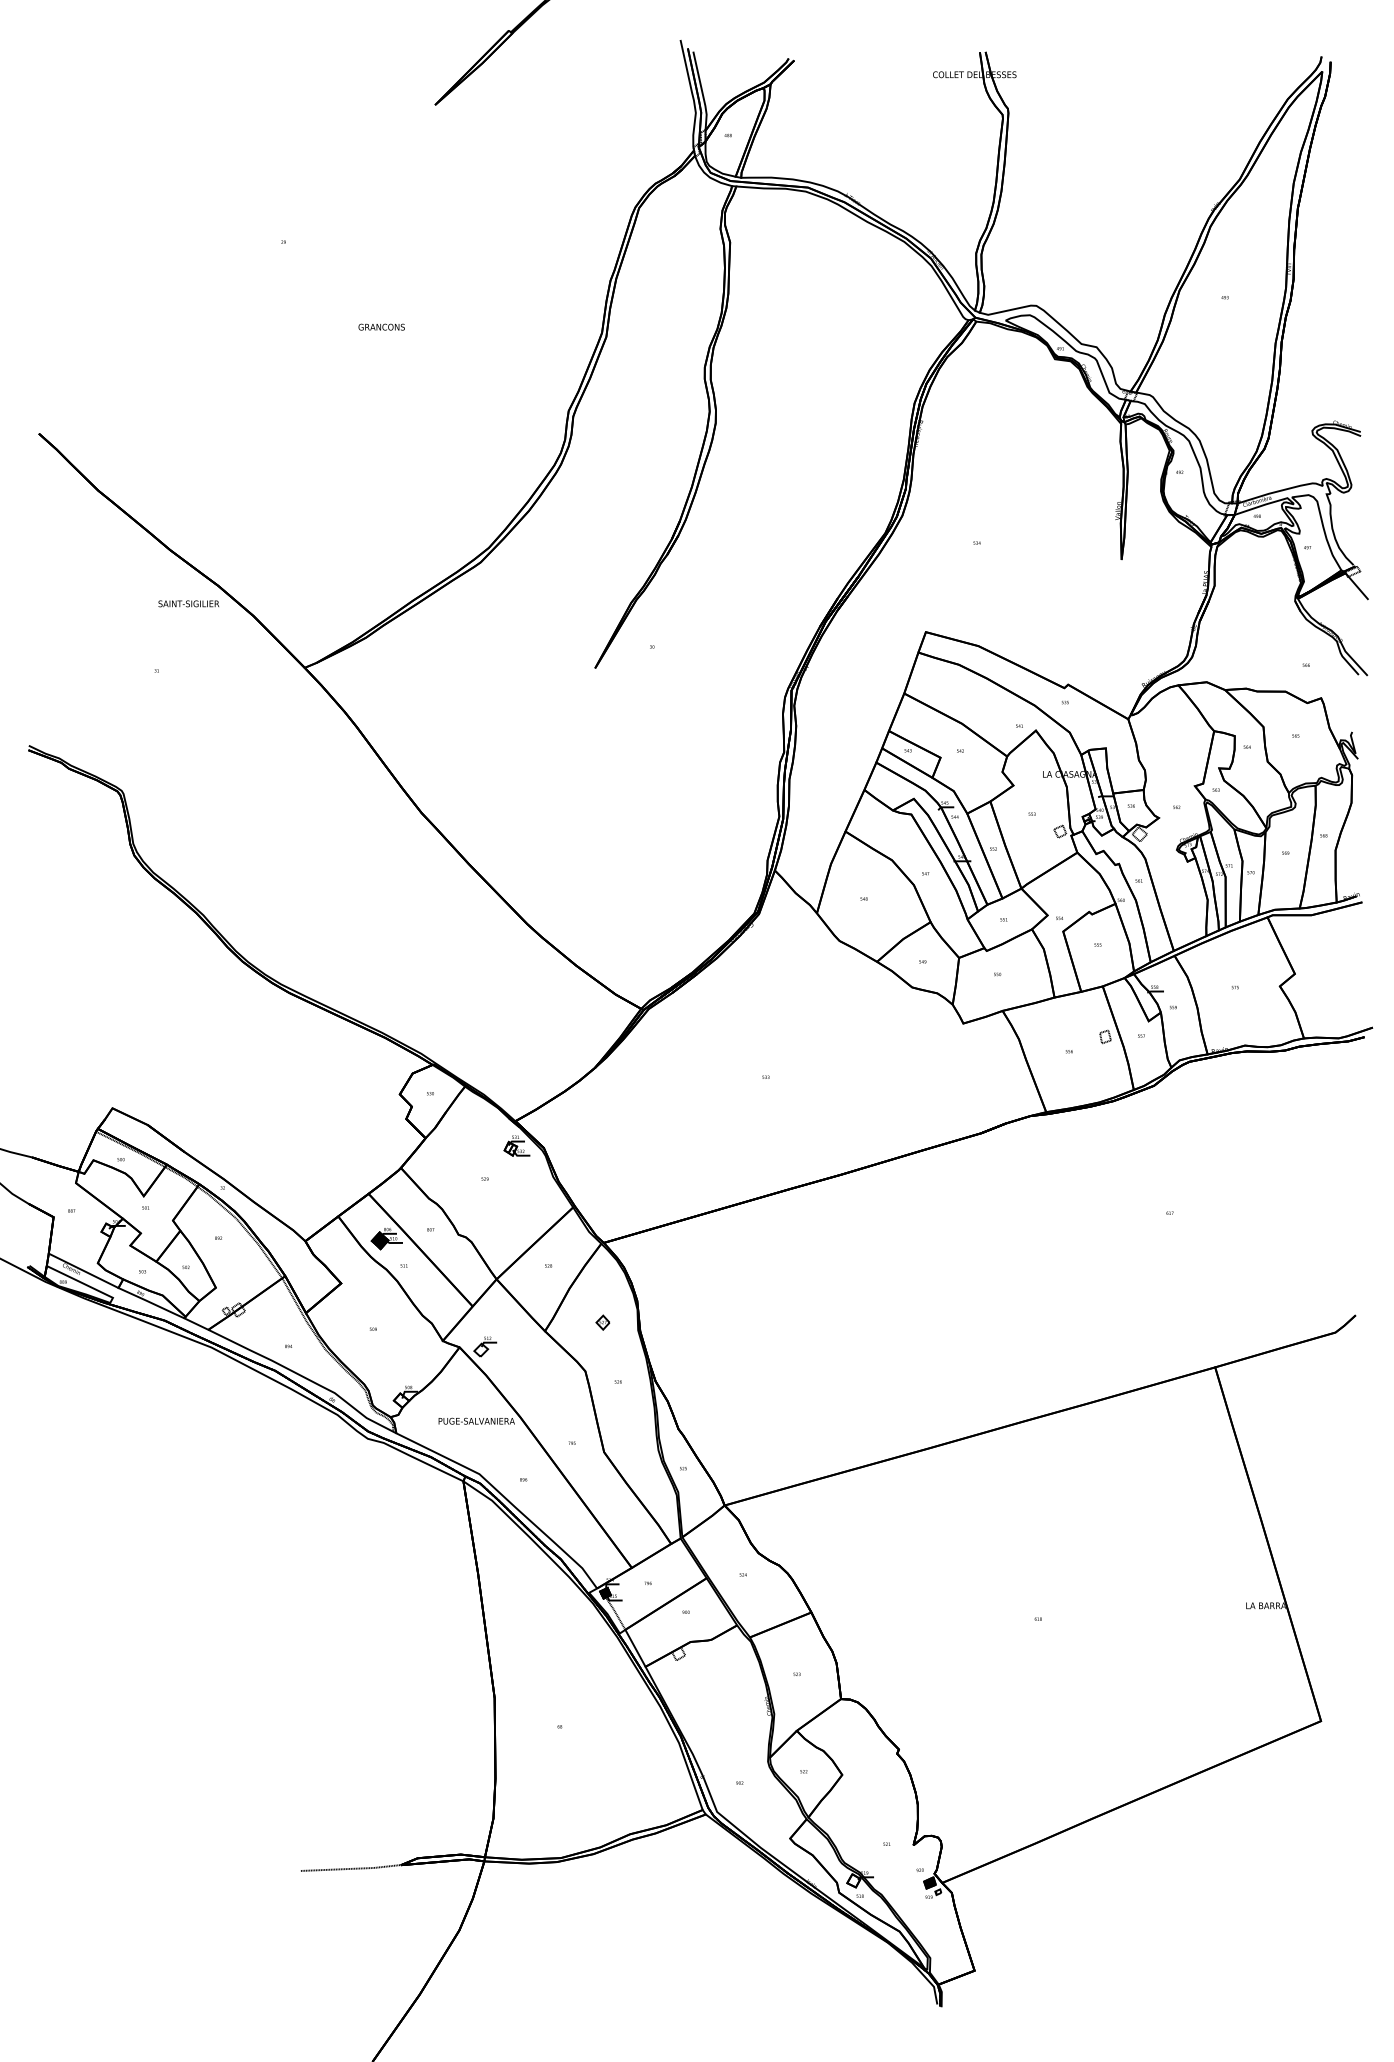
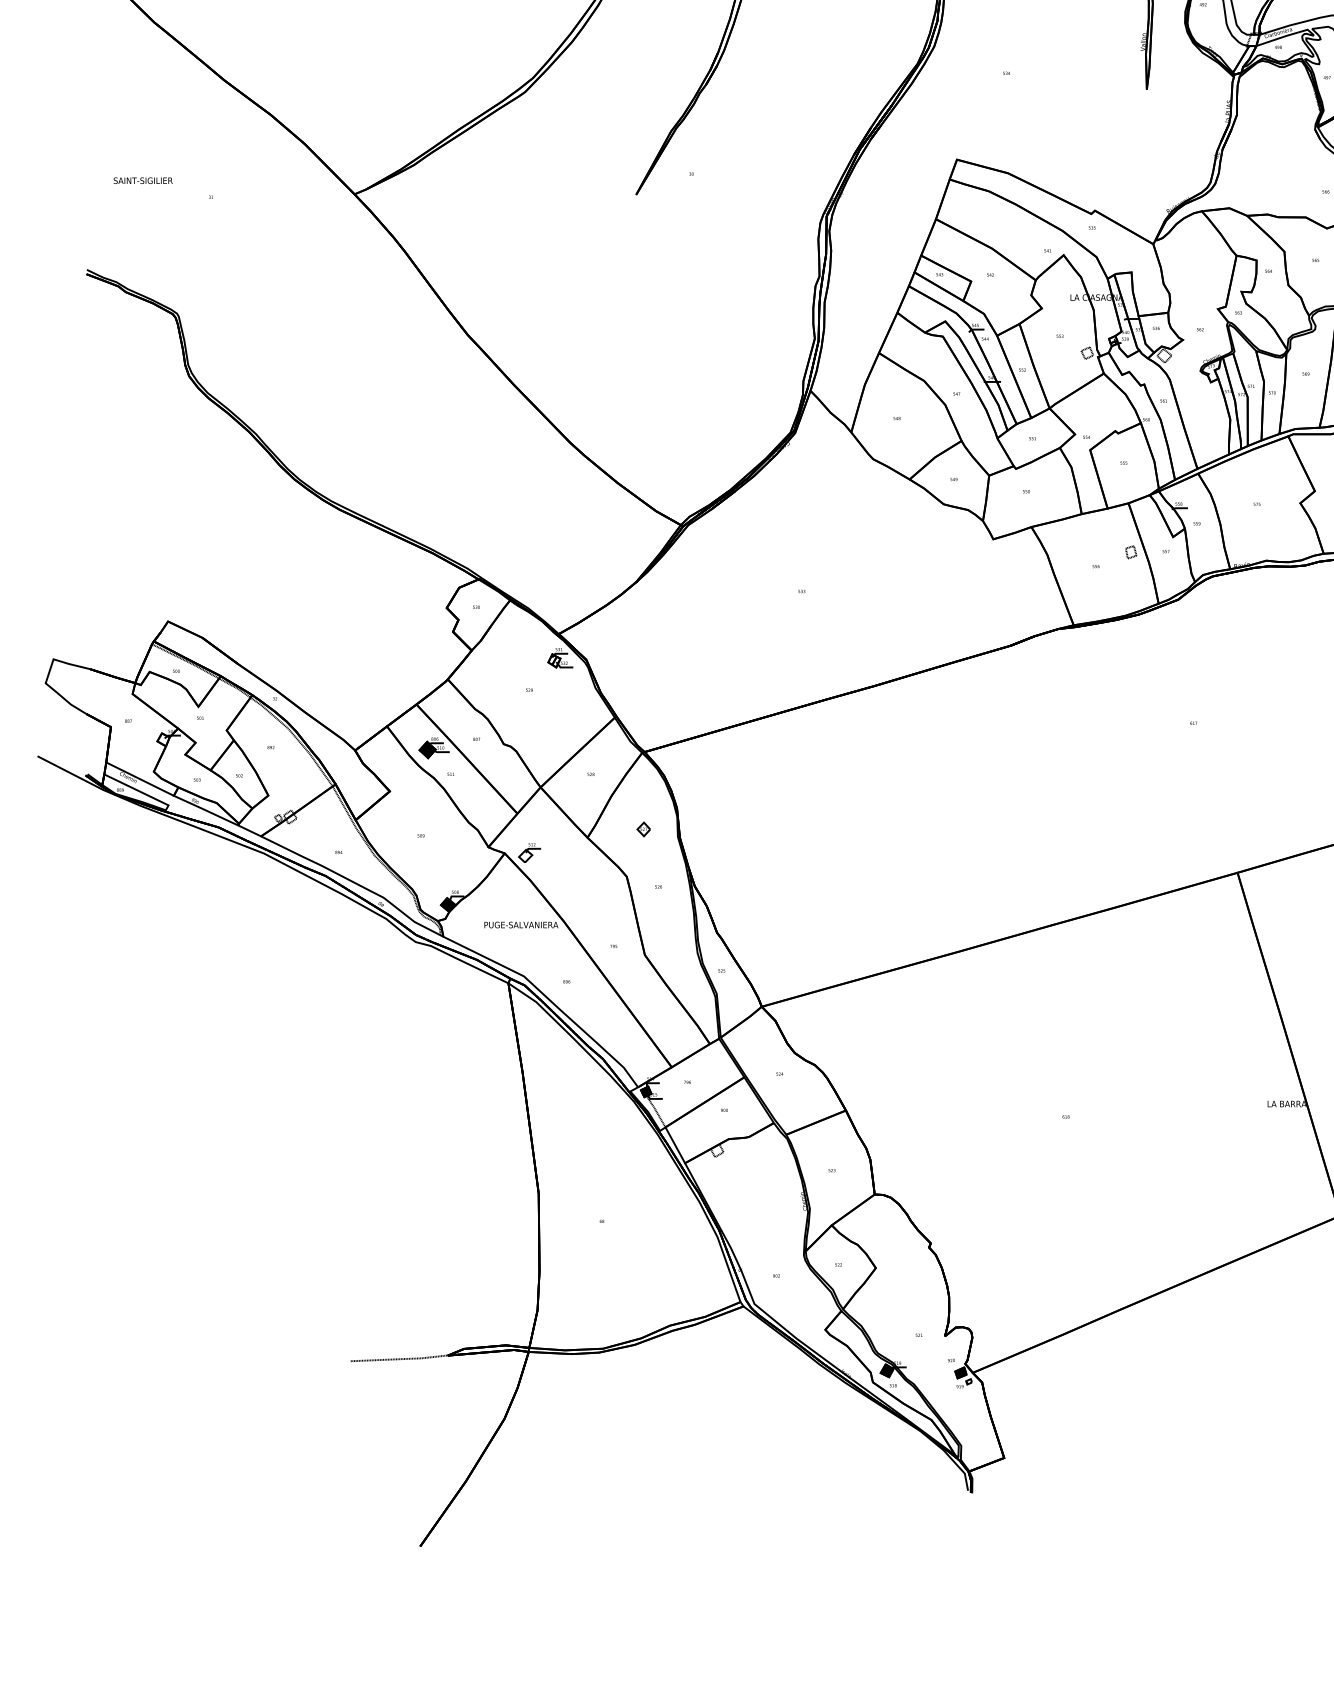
text: (188, 603) -> (142, 180), moved
fill: (401, 1400) -> (448, 904), added
fill: (853, 1880) -> (886, 1370), added

